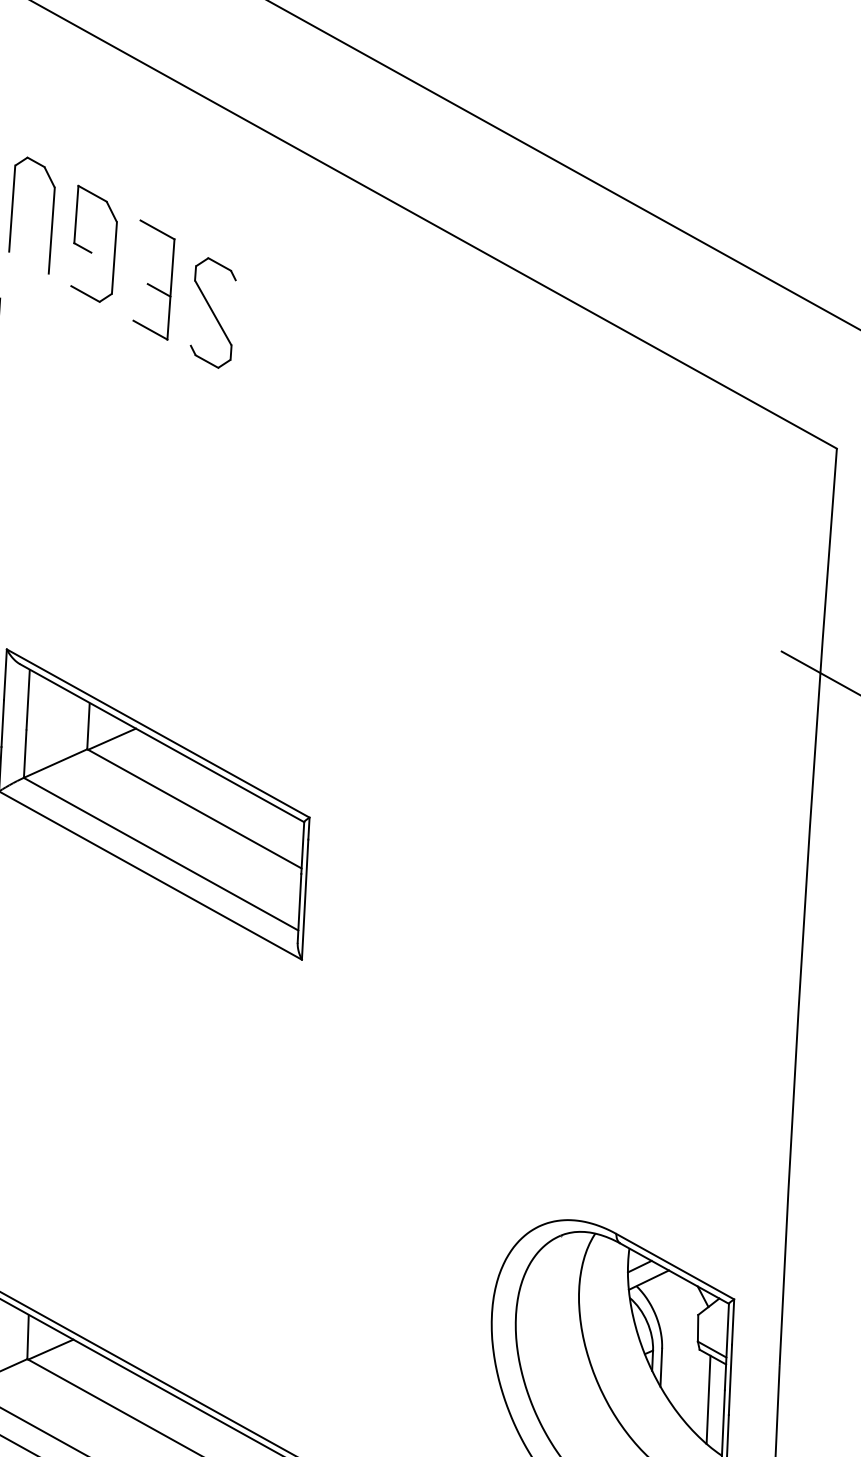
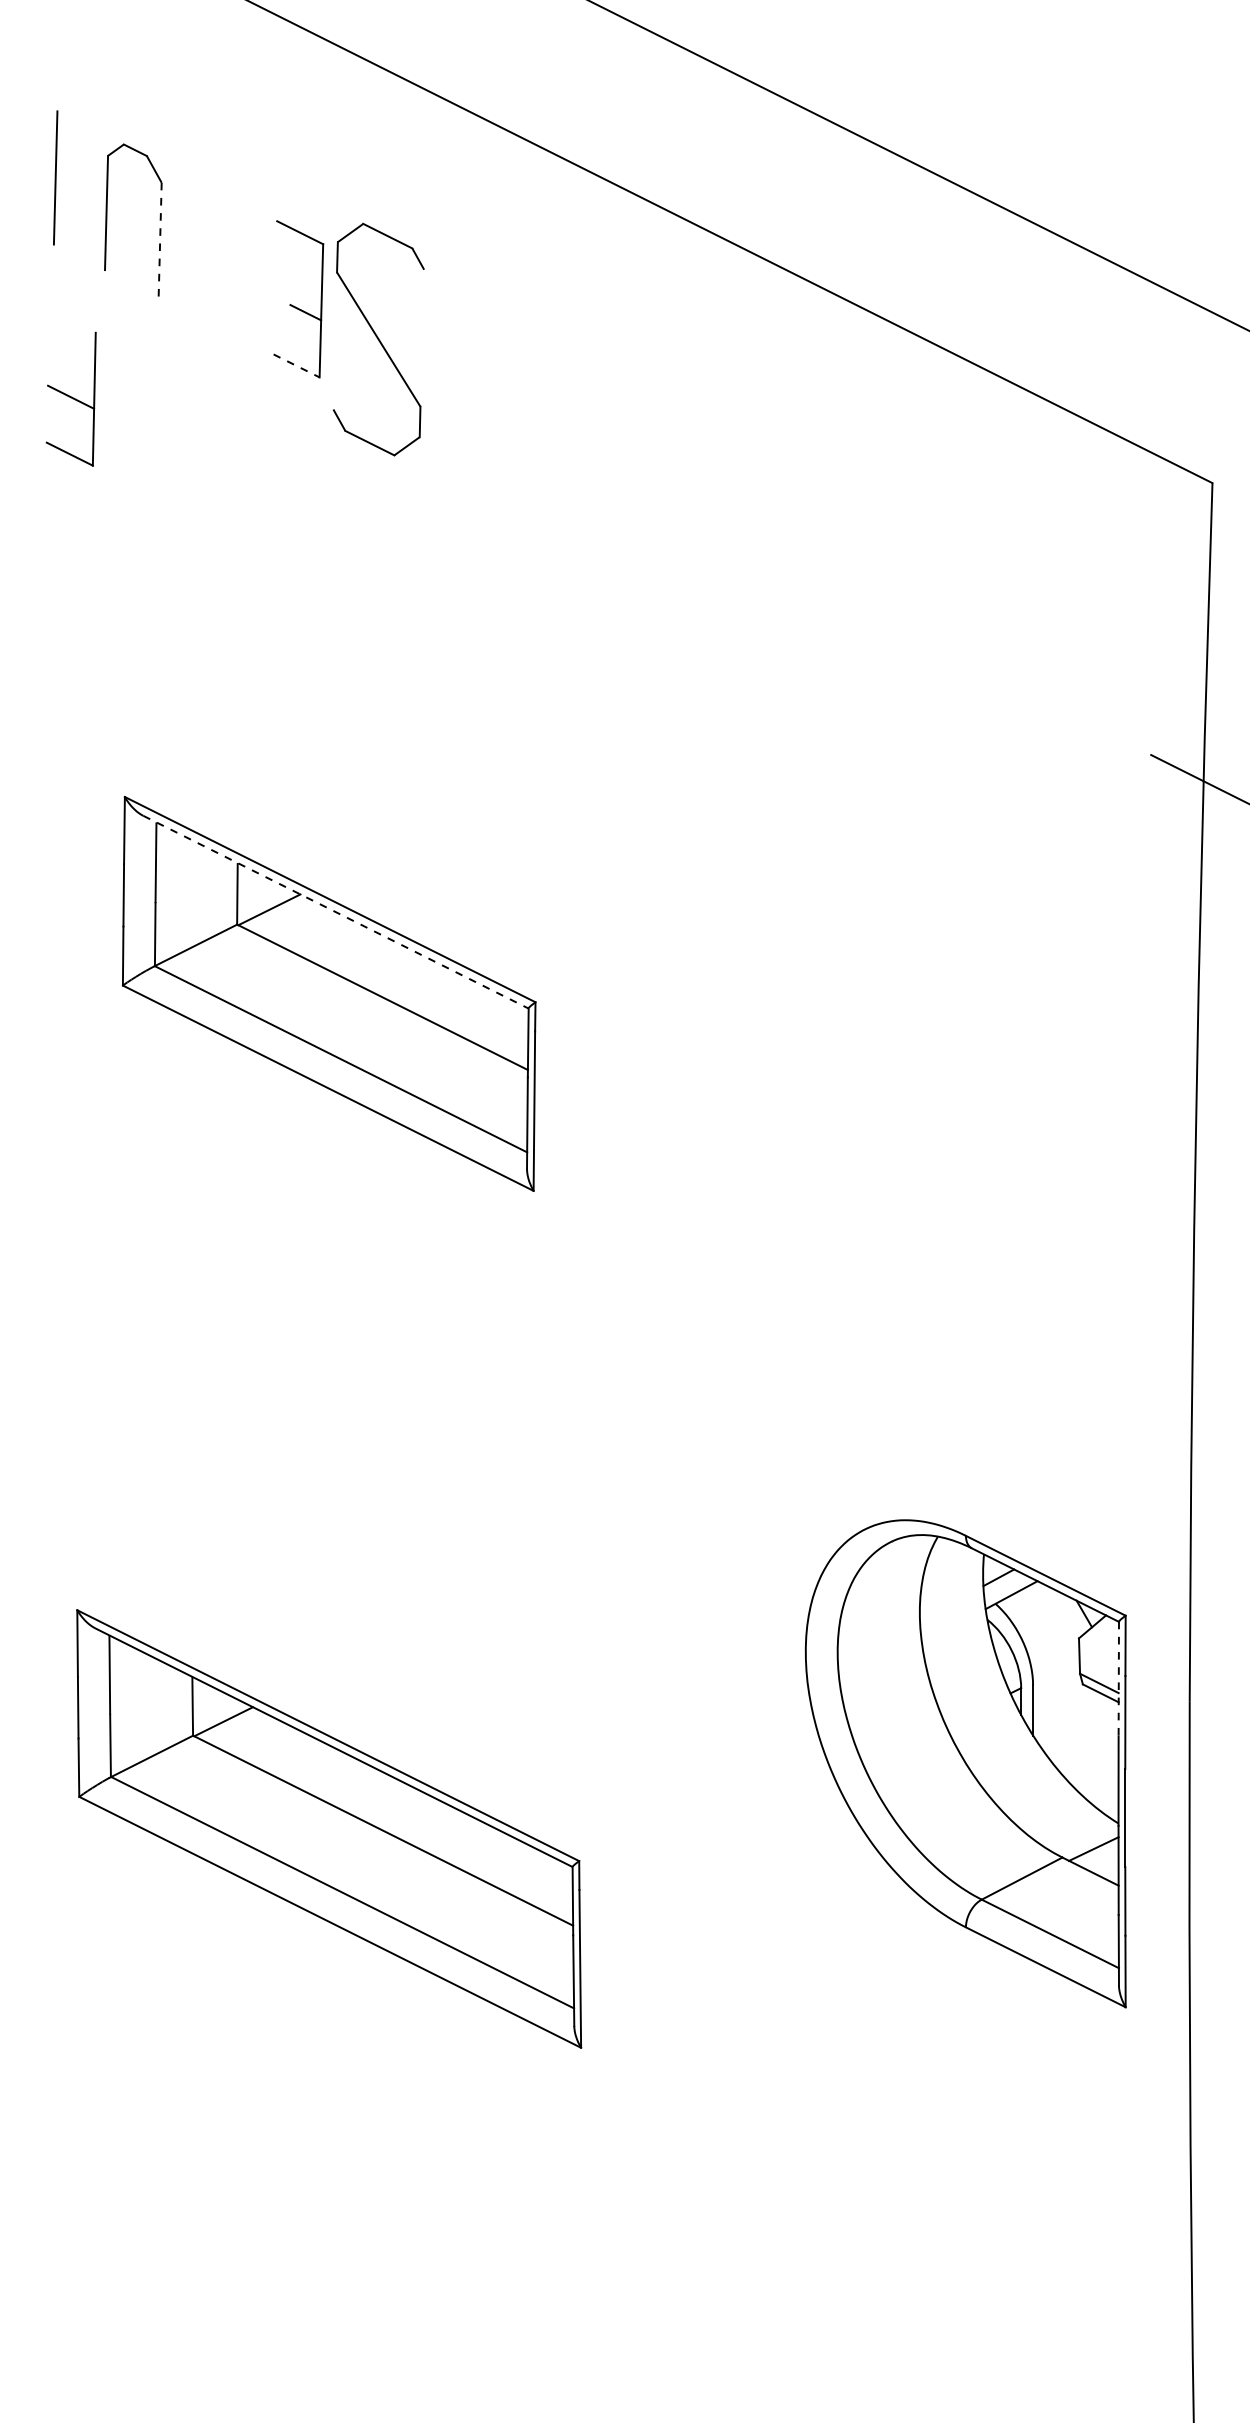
line: (52, 231) -> (160, 240), solid -> dashed
part: (91, 251) -> (213, 265), removed
part: (213, 312) -> (378, 339), size x1.6
line: (150, 329) -> (296, 365), solid -> dashed
line: (162, 743) -> (336, 912), solid -> dashed
line: (726, 1347) -> (1118, 1679), solid -> dashed
line: (708, 1399) -> (1097, 1749), removed

